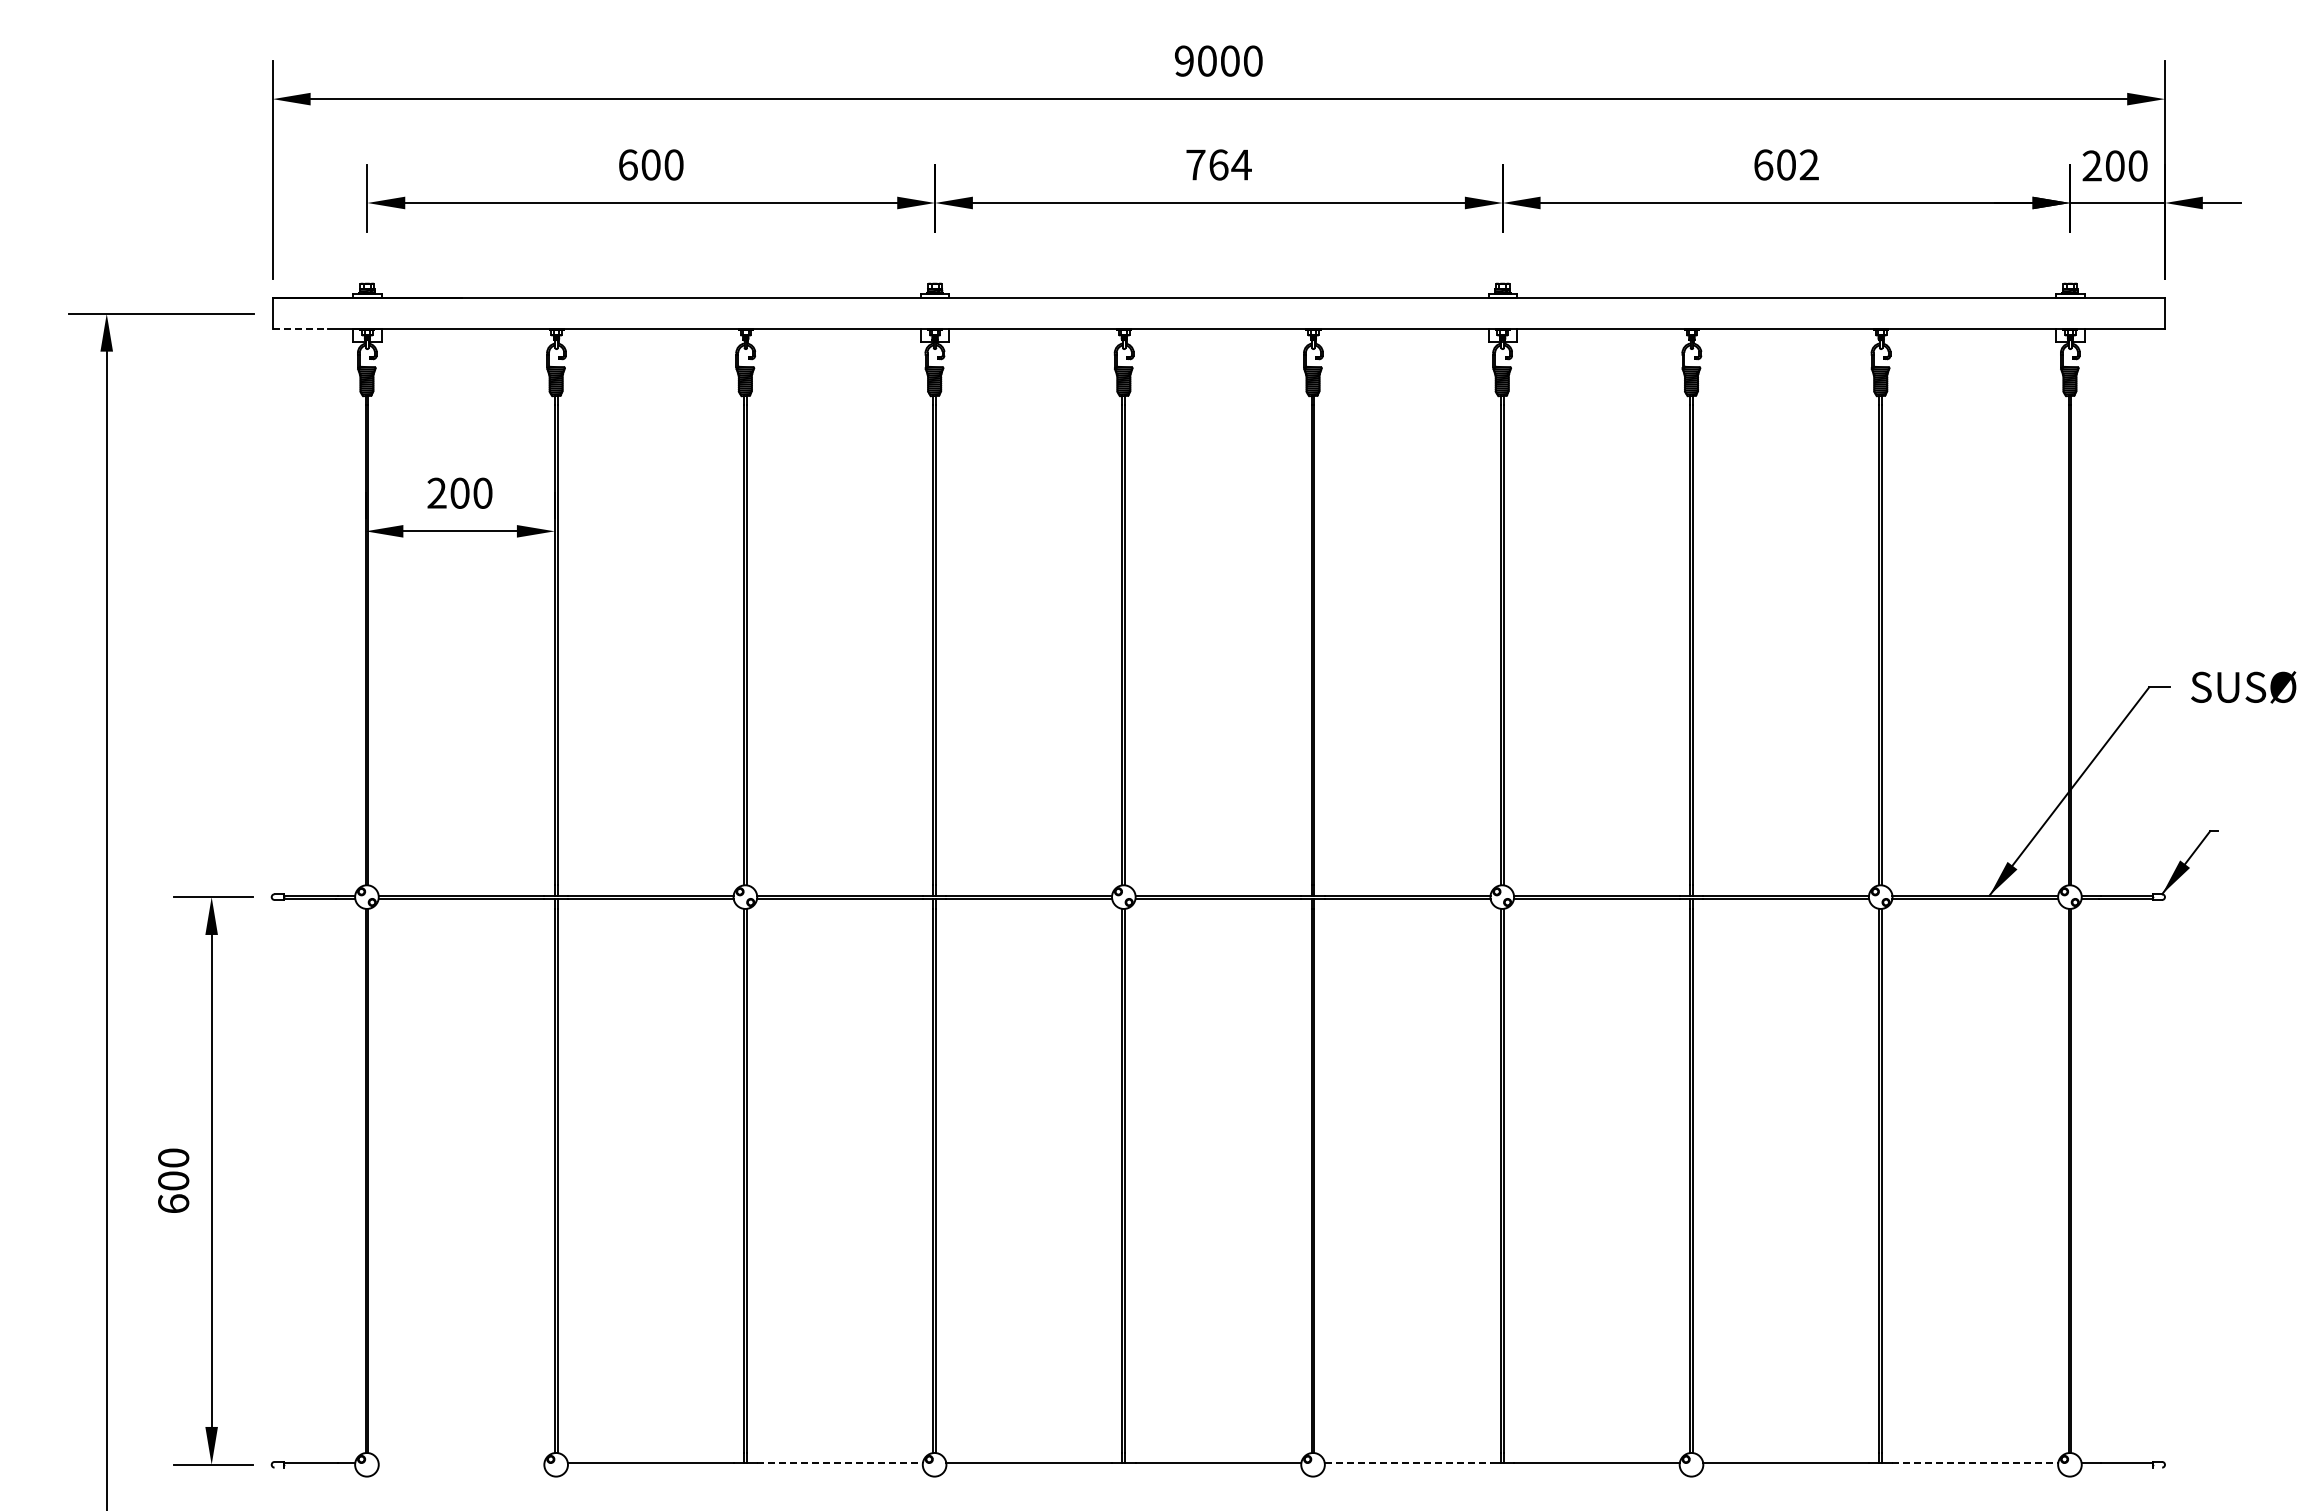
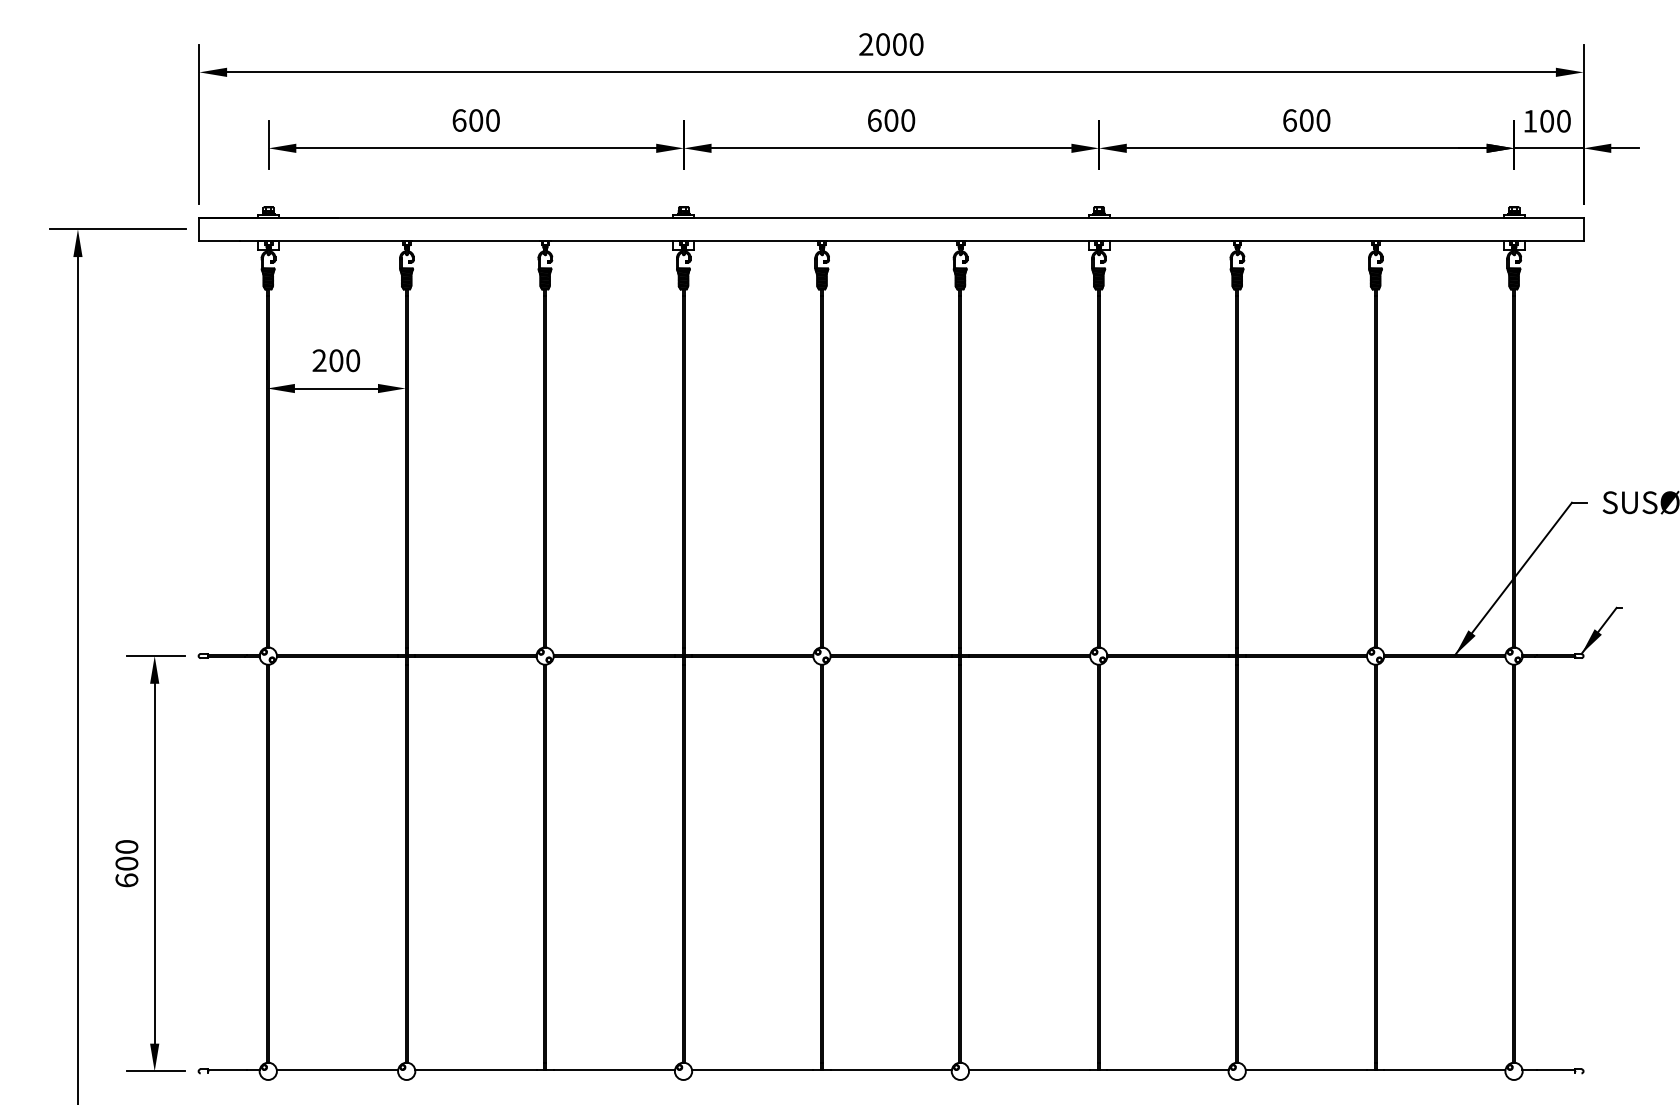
text: (1183, 61) -> (865, 44), 9000 -> 2000
text: (1218, 164) -> (891, 120), 764 -> 600
text: (1808, 164) -> (1322, 120), 602 -> 600
text: (2091, 165) -> (1529, 120), 200 -> 100
line: (300, 329) -> (219, 240), dashed -> solid
line: (461, 1463) -> (337, 1070), added
line: (840, 1463) -> (614, 1070), dashed -> solid
line: (1407, 1463) -> (1029, 1070), dashed -> solid
line: (1975, 1463) -> (1444, 1070), dashed -> solid

